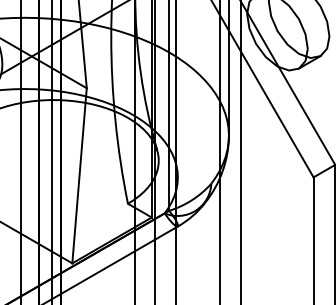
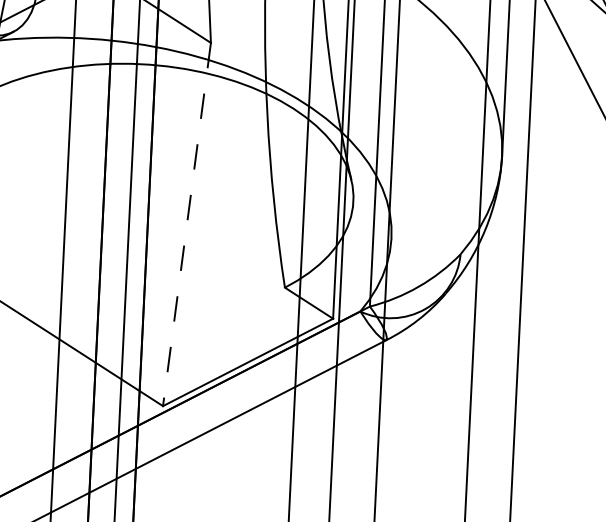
line: (79, 175) -> (186, 223), solid -> dashed

